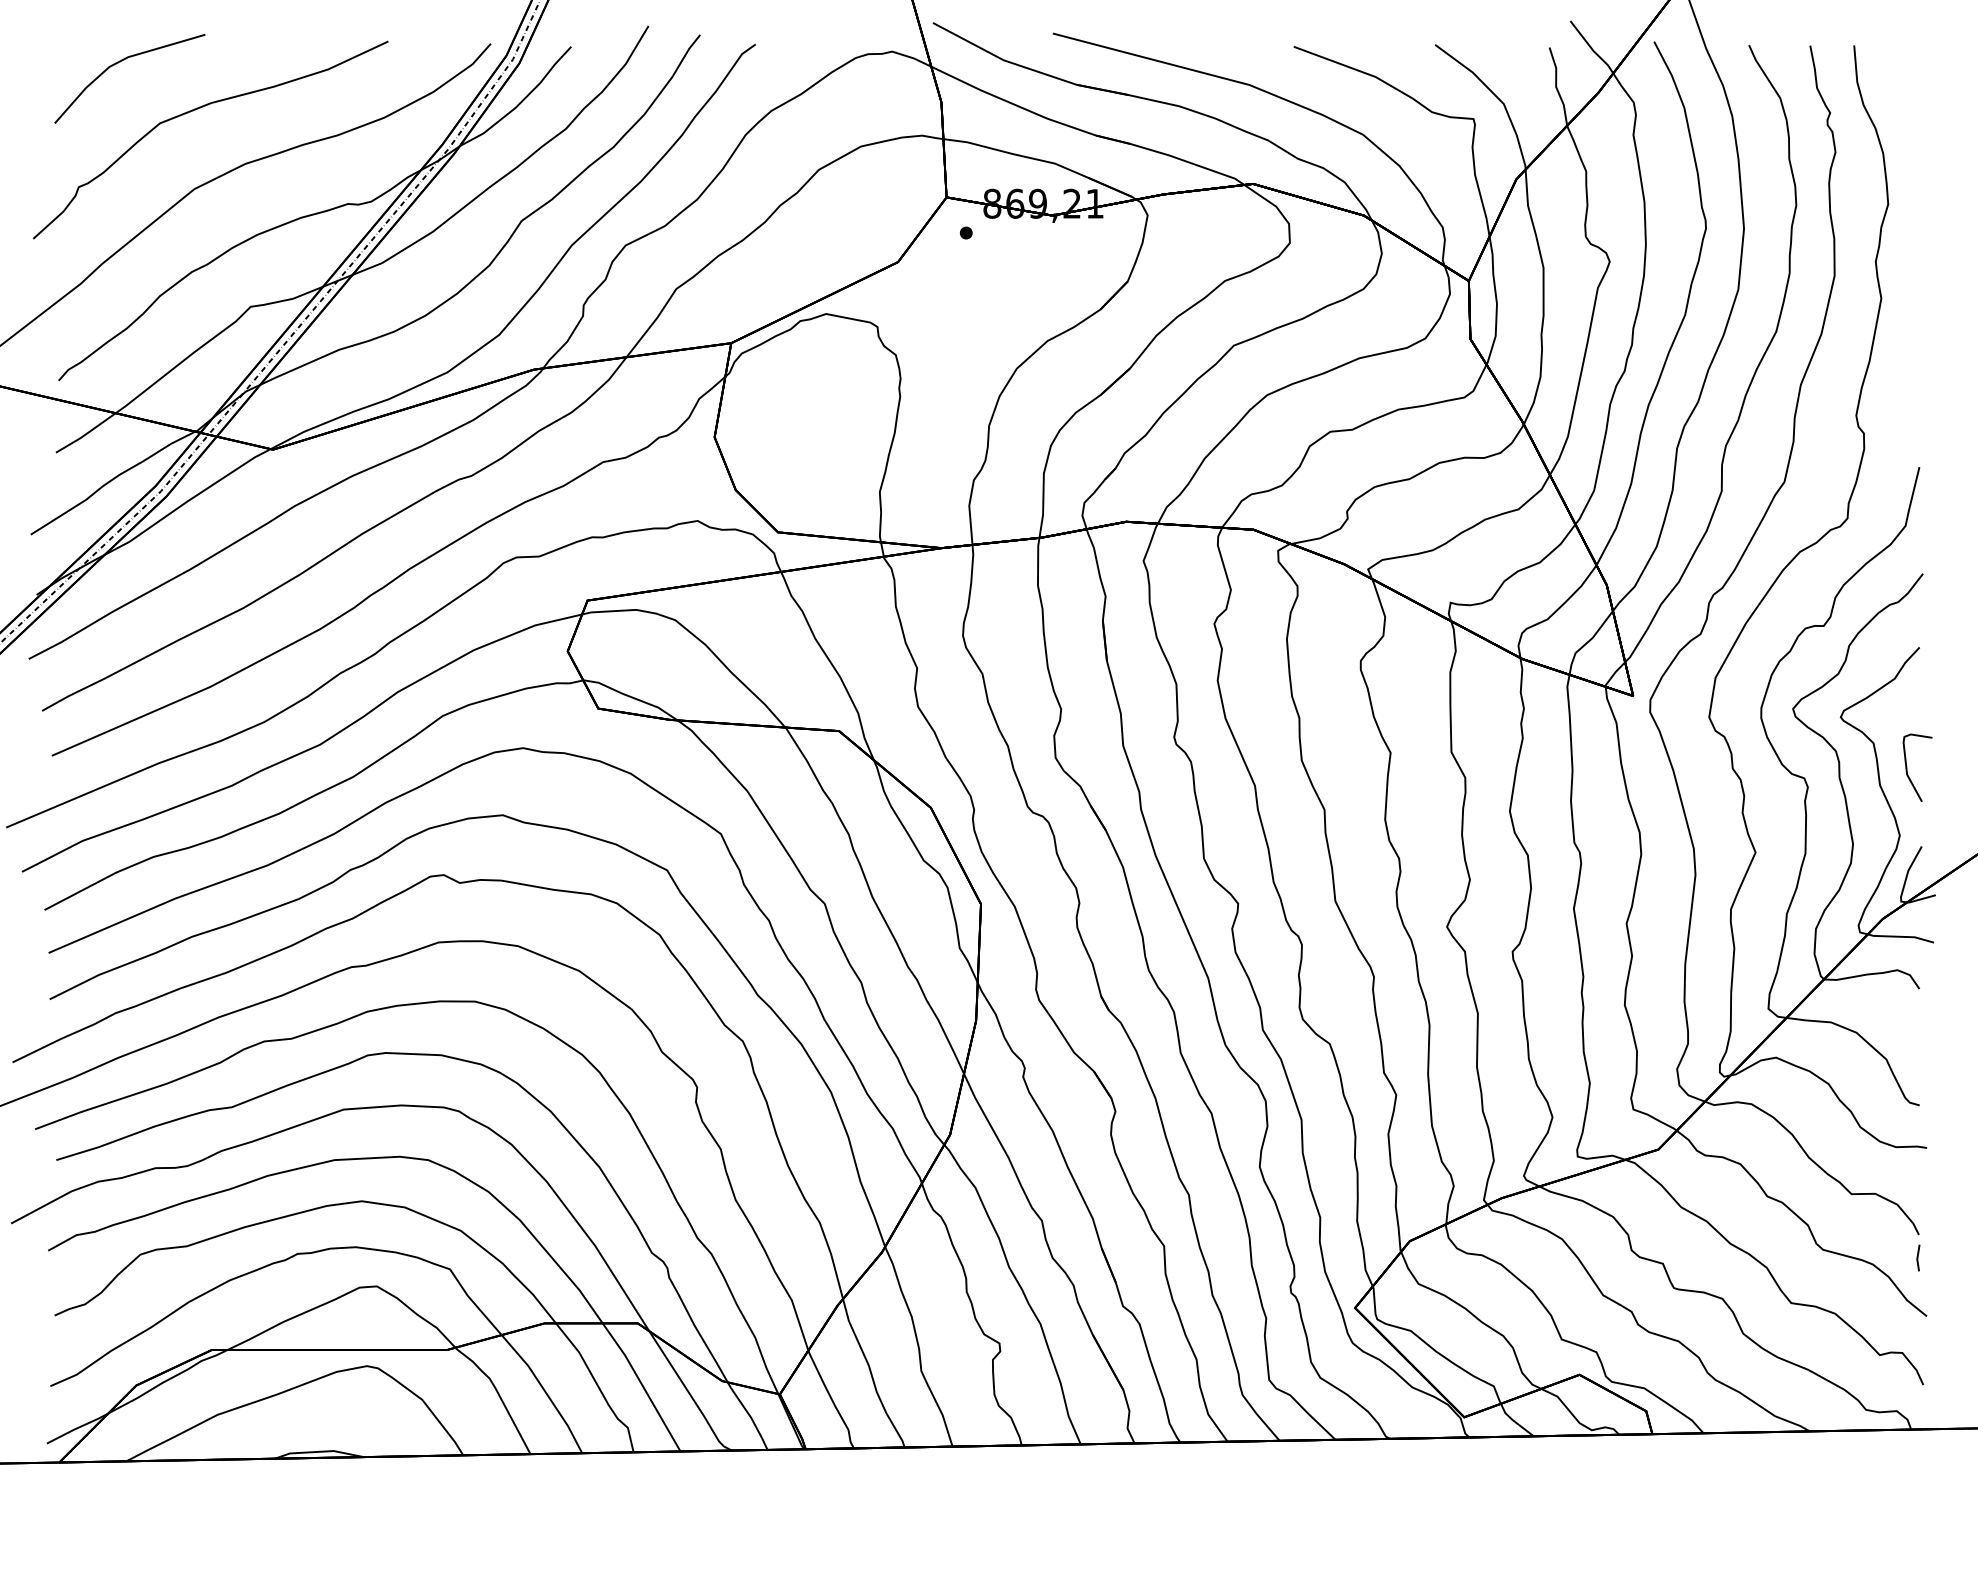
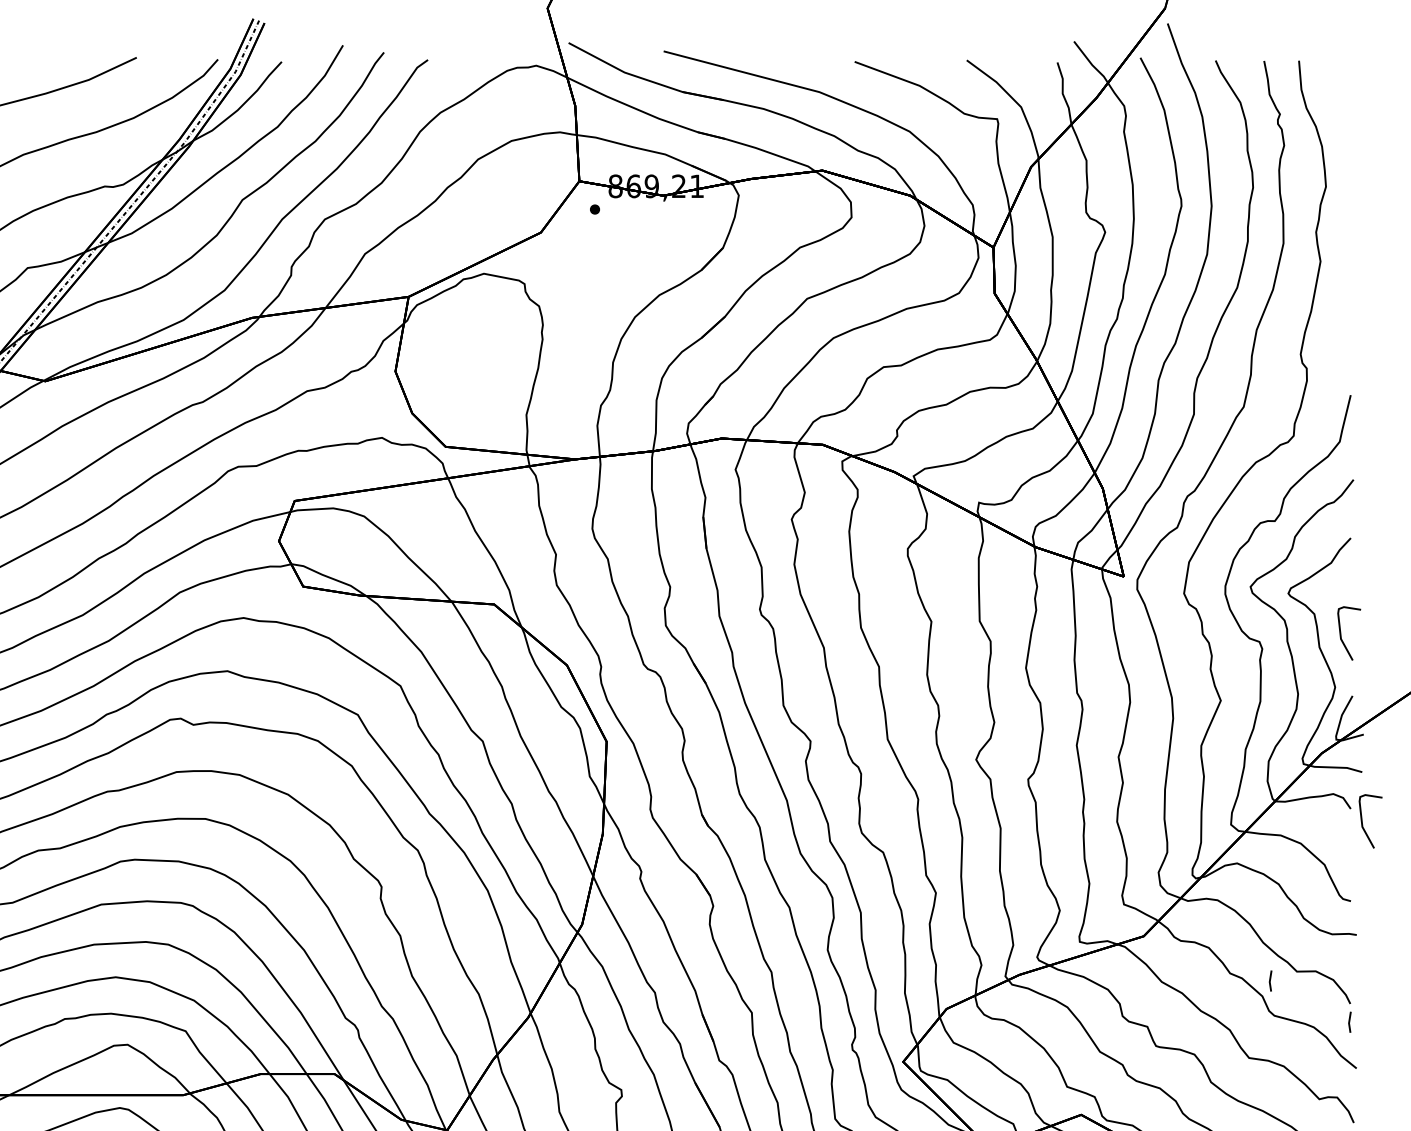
curve: (1934, 1004) -> (1362, 821), added
line: (1818, 1205) -> (1270, 980), added

